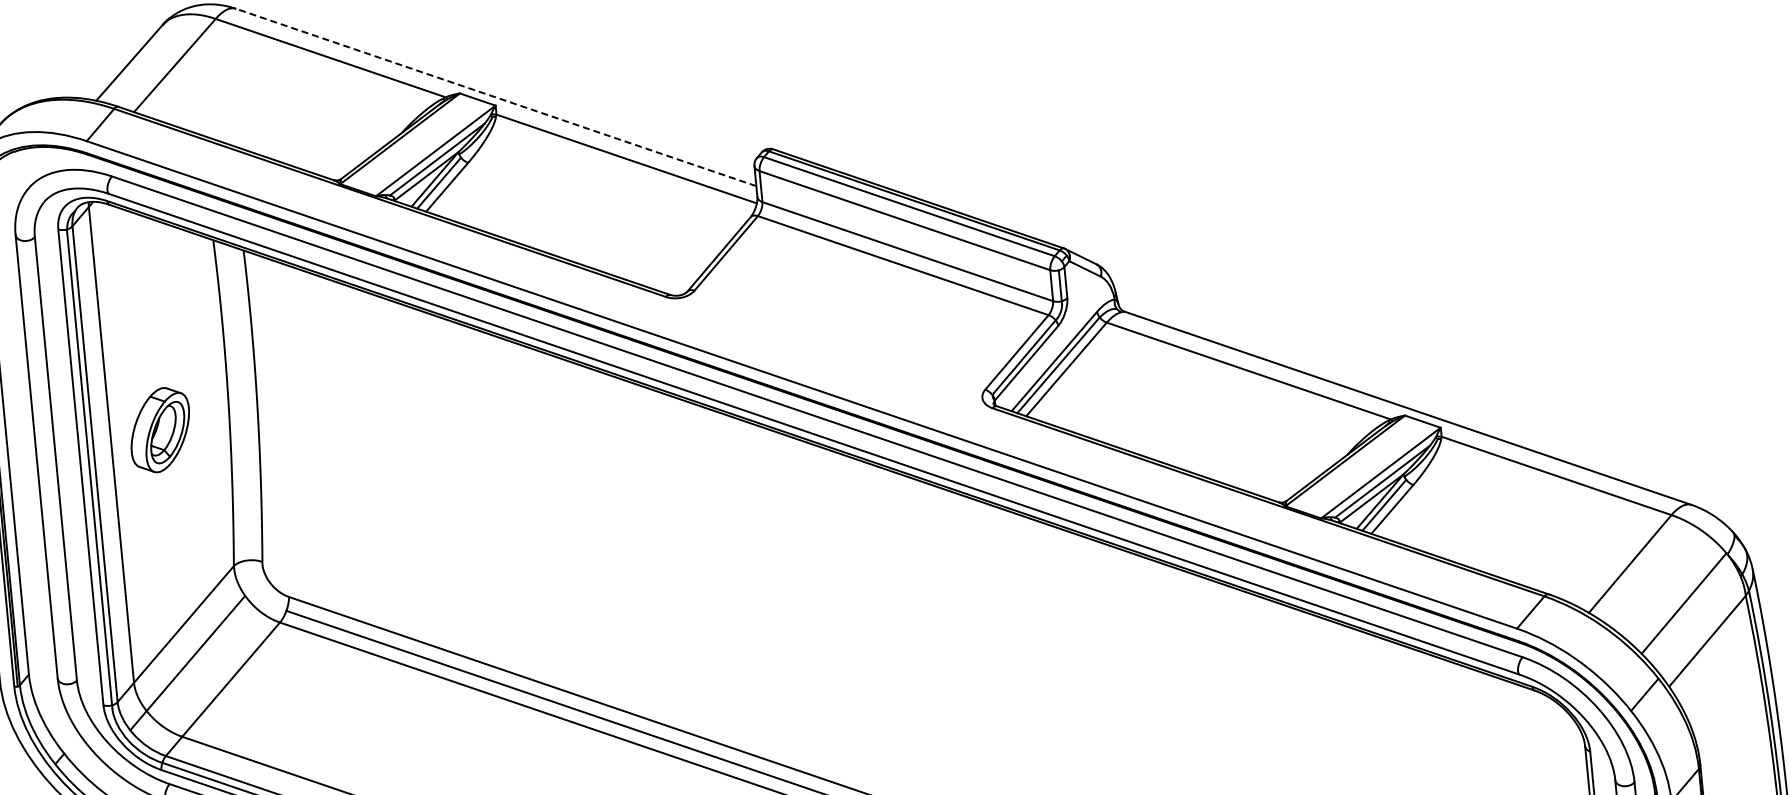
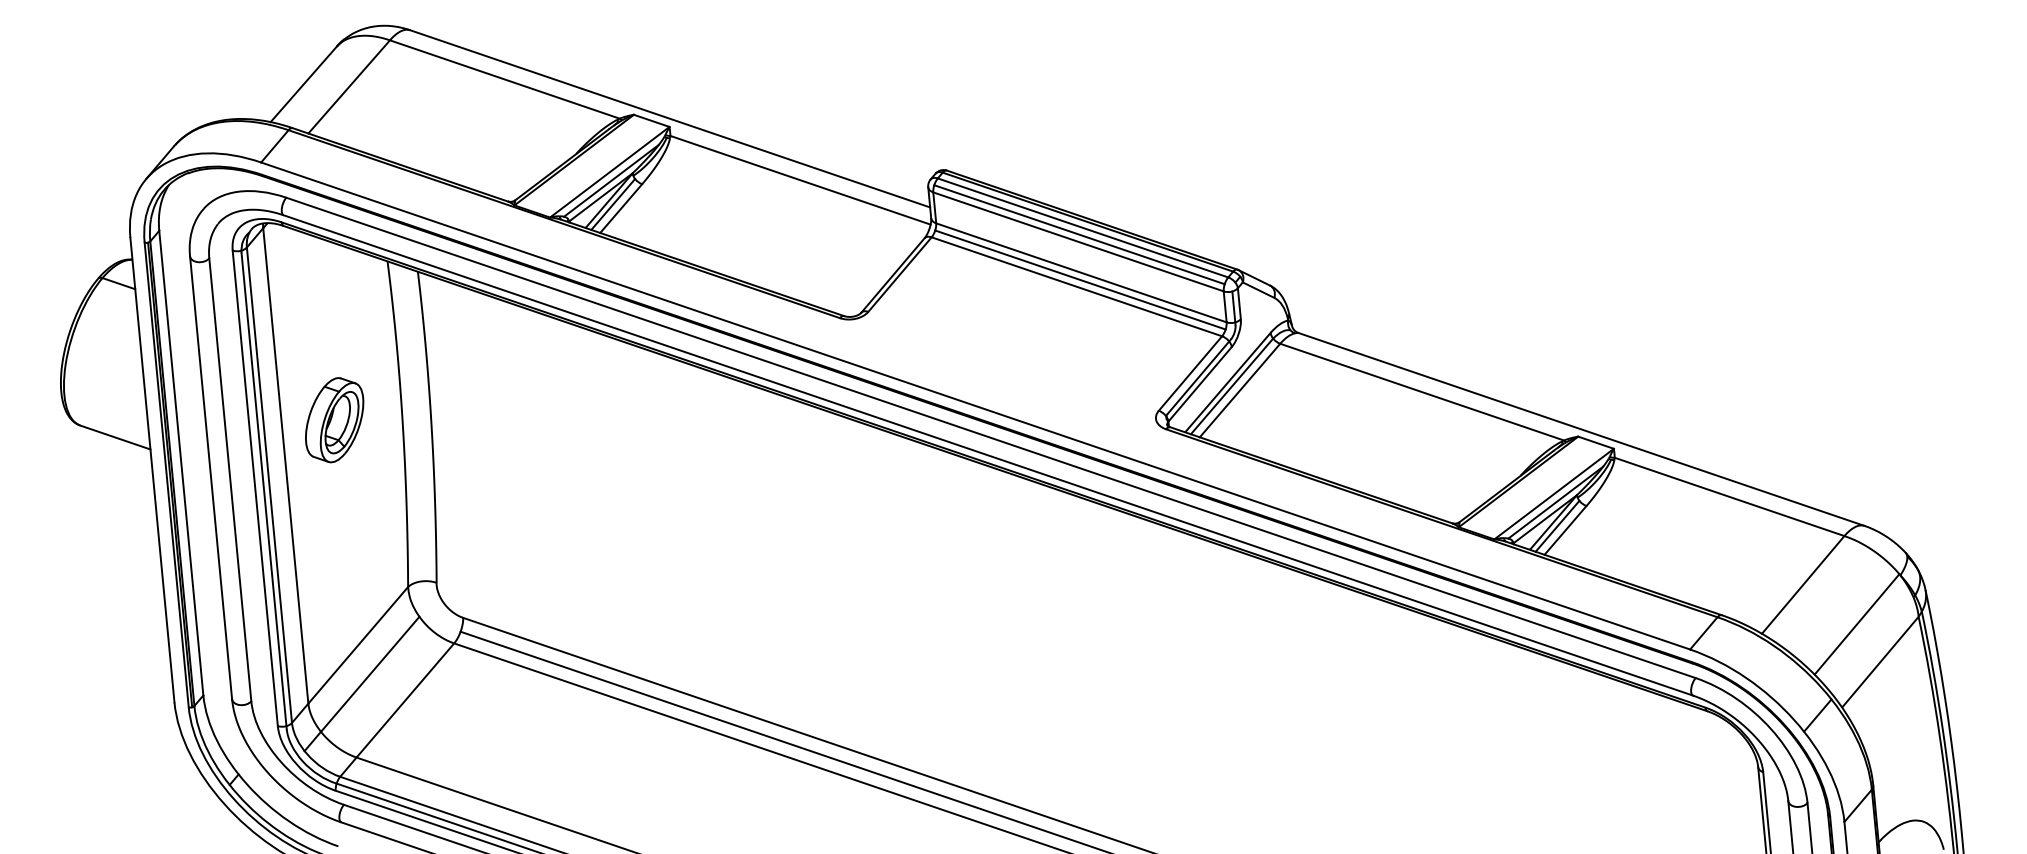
line: (496, 97) -> (670, 118), dashed -> solid
line: (905, 213) -> (1079, 234), added
line: (906, 258) -> (1080, 279), added
part: (160, 430) -> (334, 420), moved

